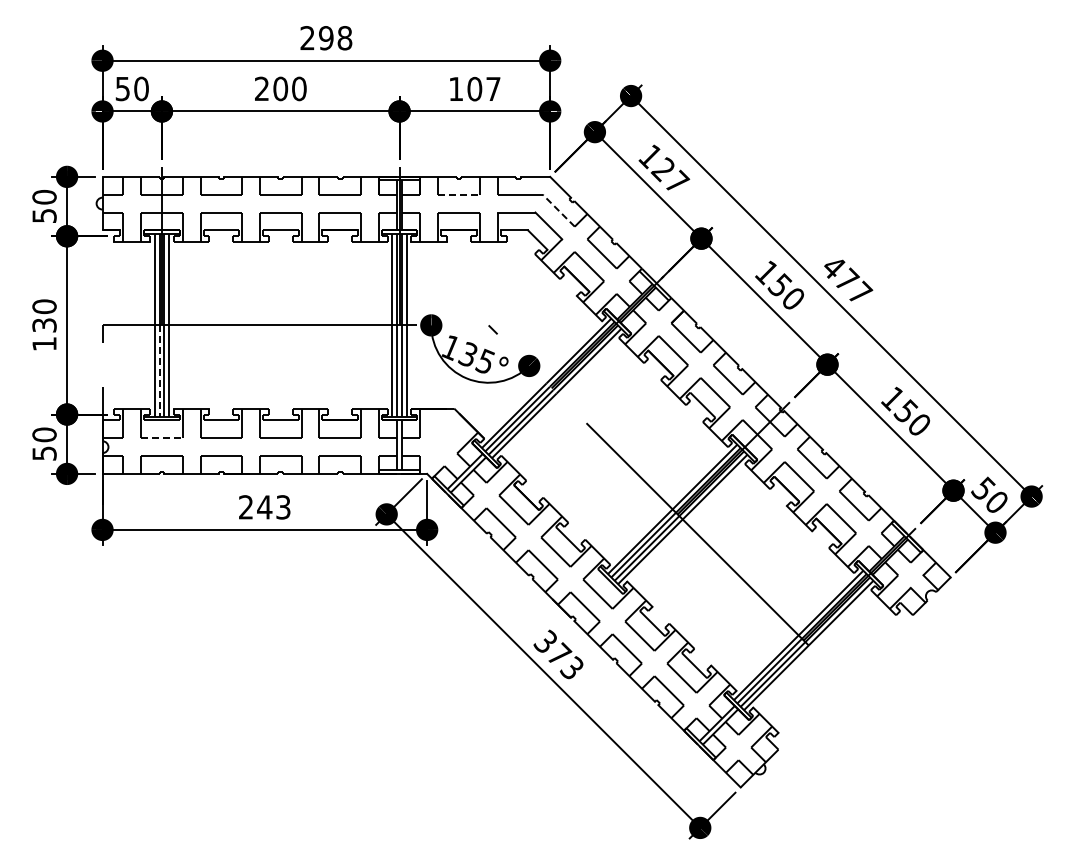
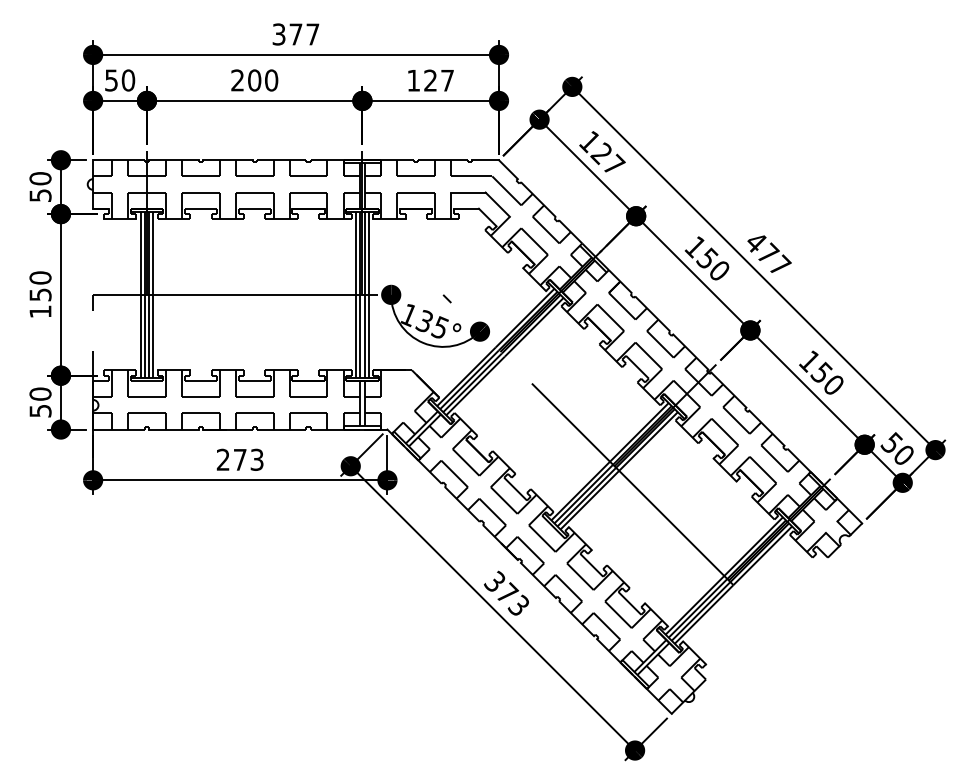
text: (326, 38) -> (296, 34), 298 -> 377
text: (474, 88) -> (430, 80), 107 -> 127
line: (458, 194) -> (415, 176), dashed -> solid
line: (558, 210) -> (506, 190), dashed -> solid
text: (44, 324) -> (40, 294), 130 -> 150
line: (159, 371) -> (144, 336), dashed -> solid
line: (161, 438) -> (146, 397), dashed -> solid
text: (264, 507) -> (239, 460), 243 -> 273

